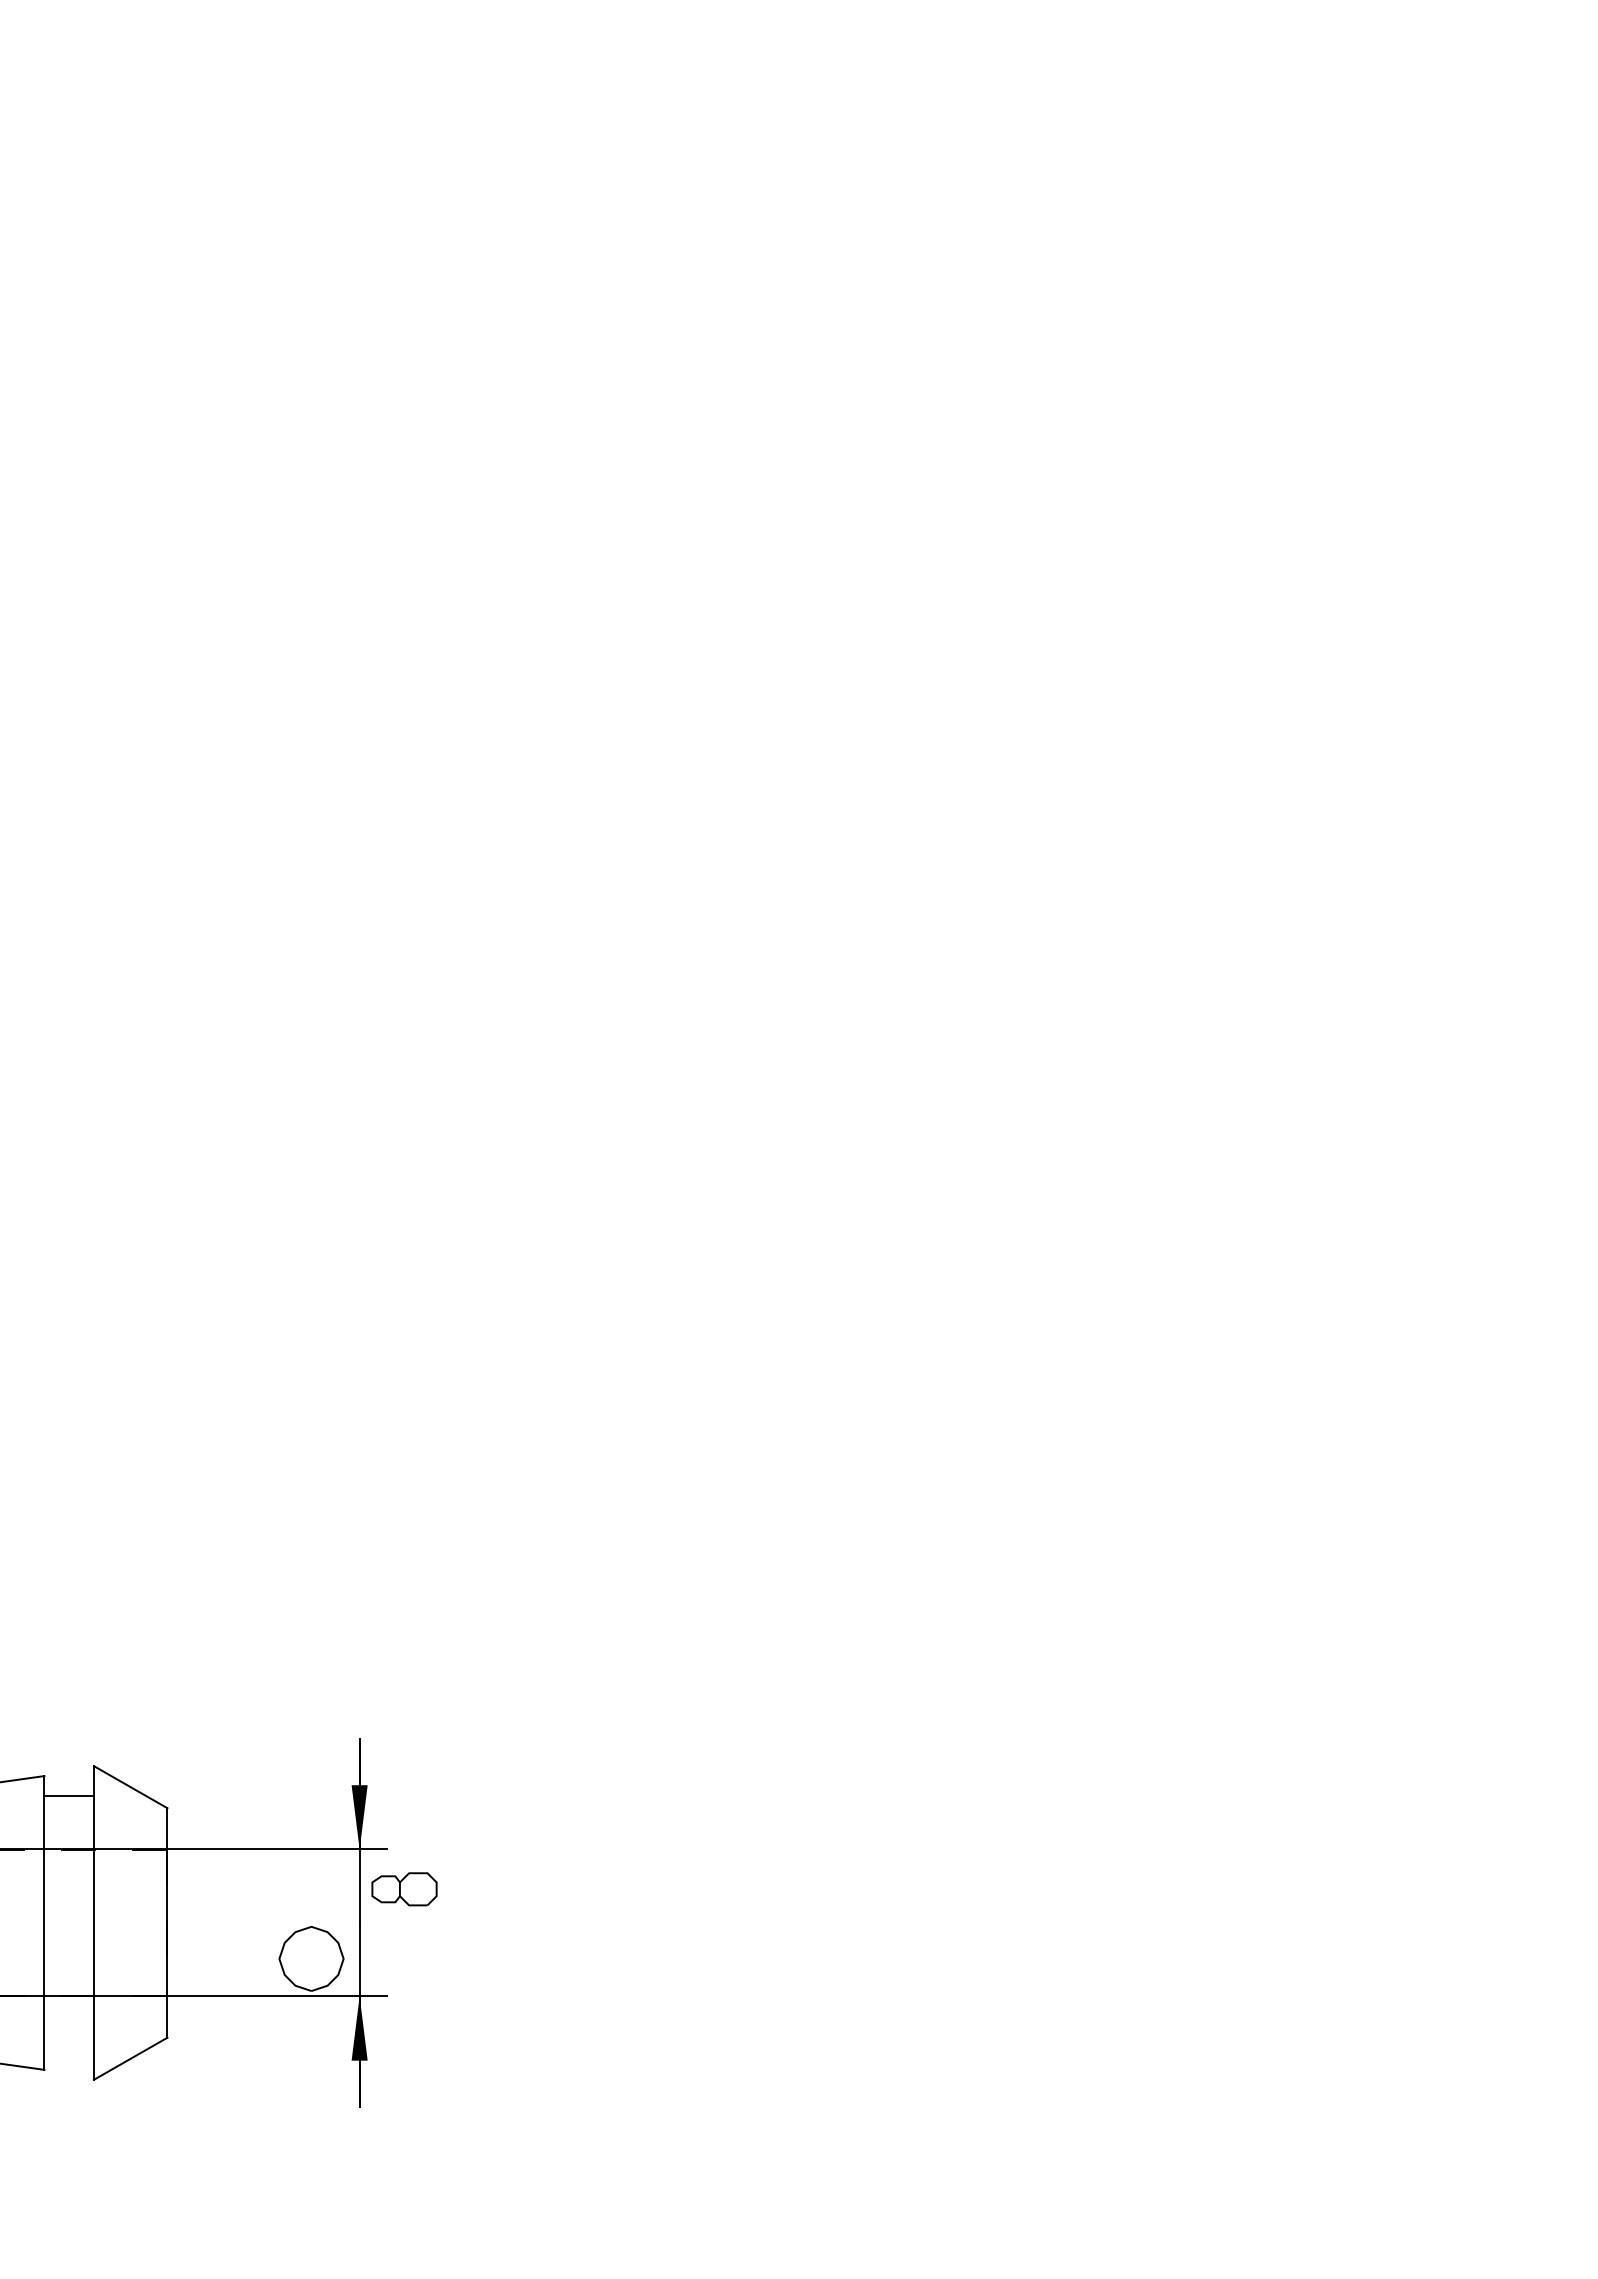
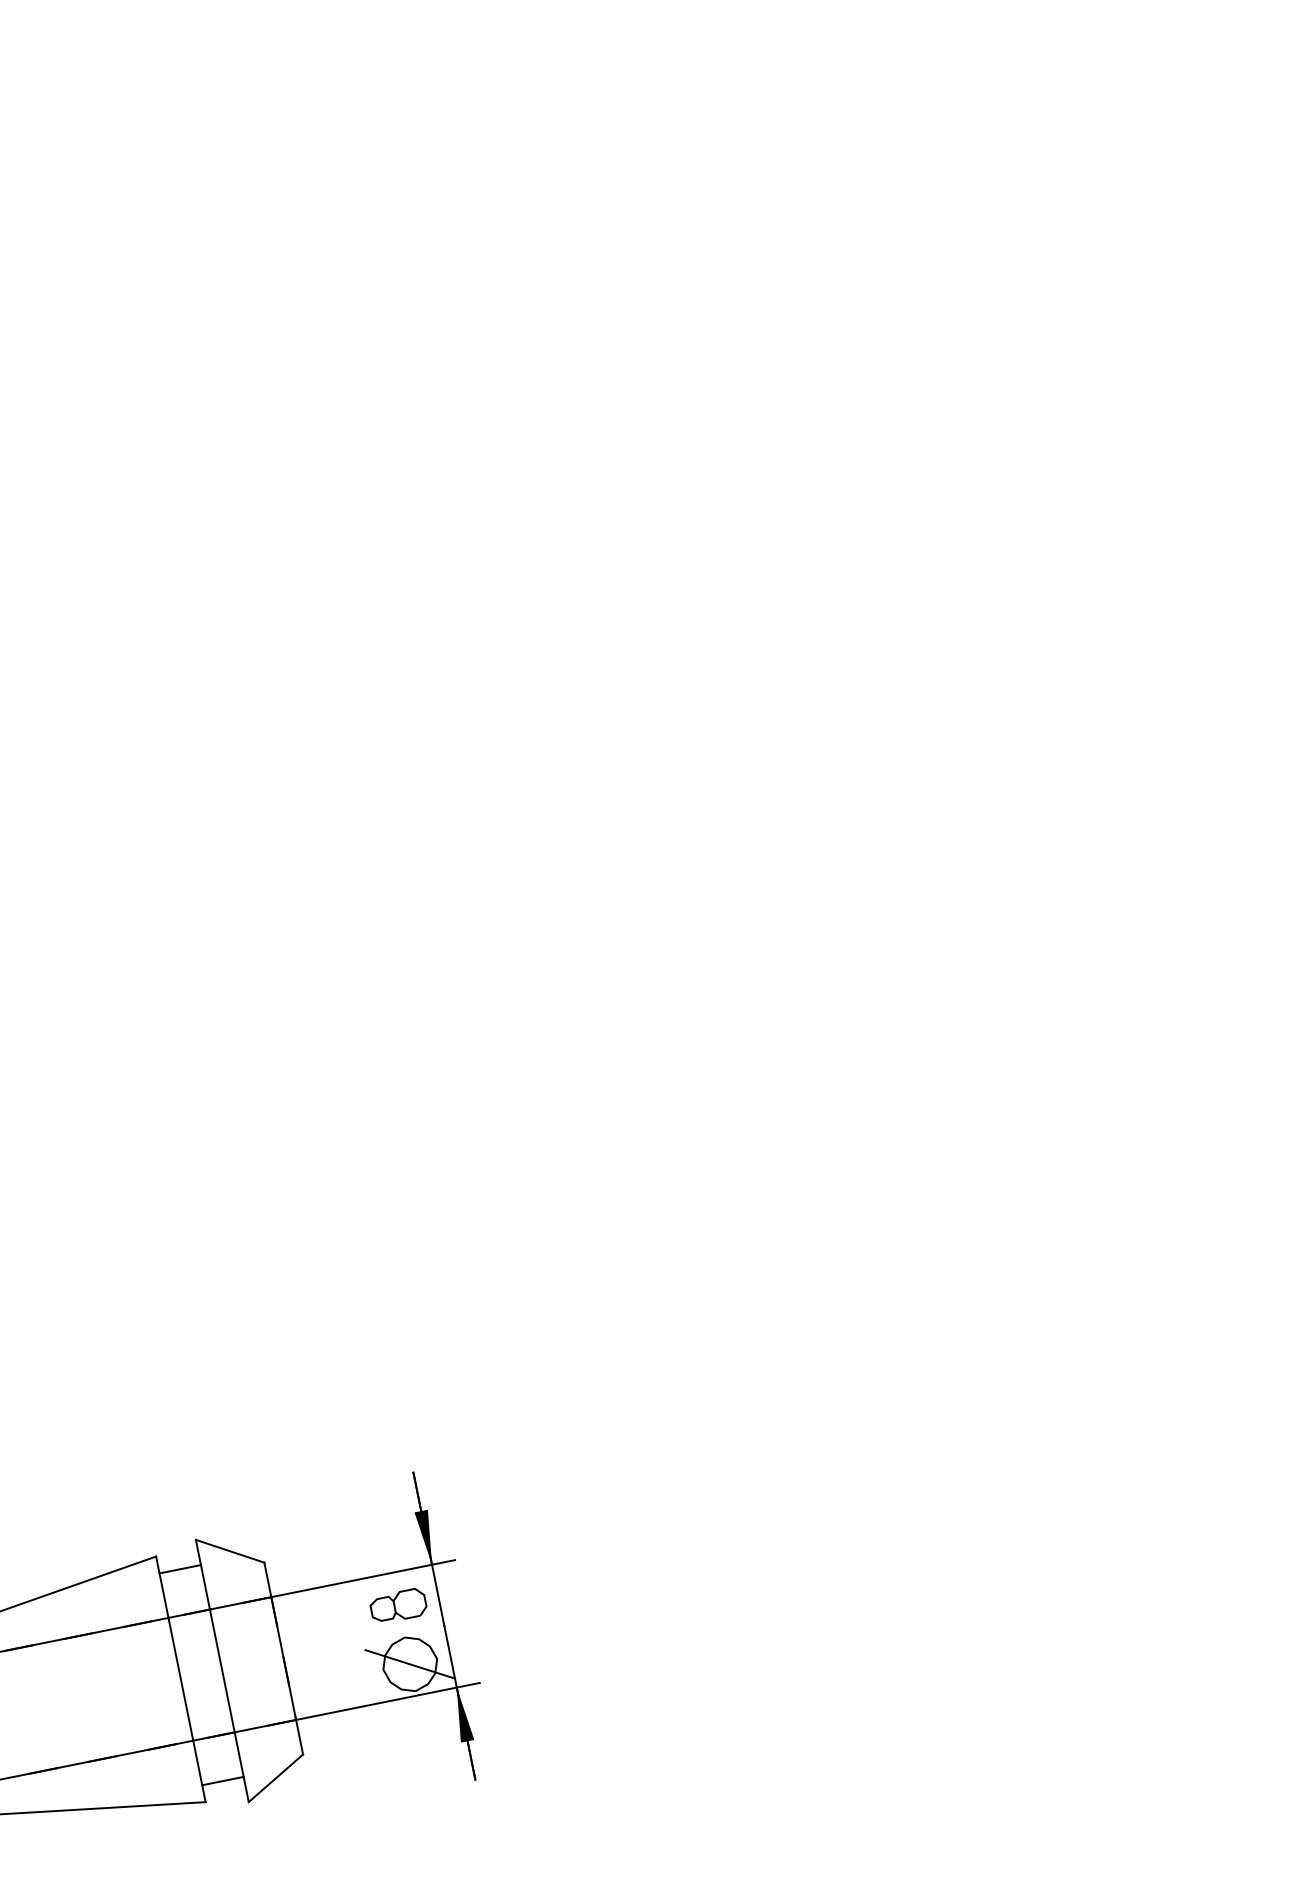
part: (404, 1889) -> (398, 1606), moved
line: (311, 1958) -> (410, 1664), added
line: (68, 2049) -> (222, 1781), added

